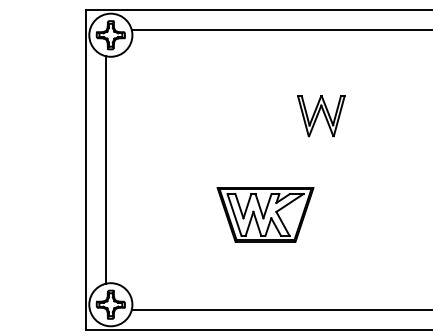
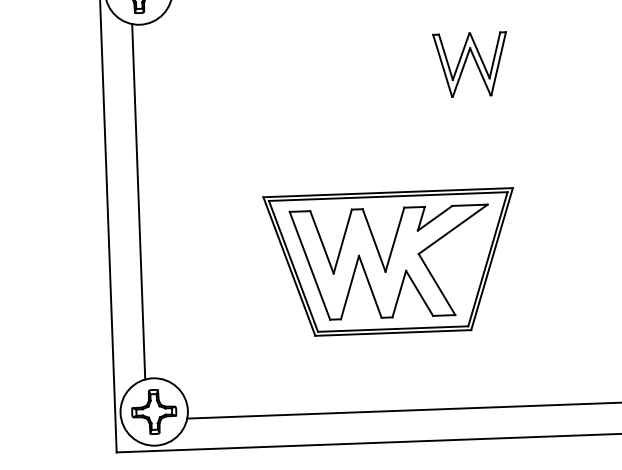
part: (321, 116) -> (470, 65), moved
part: (265, 214) -> (390, 262), size x1.67

